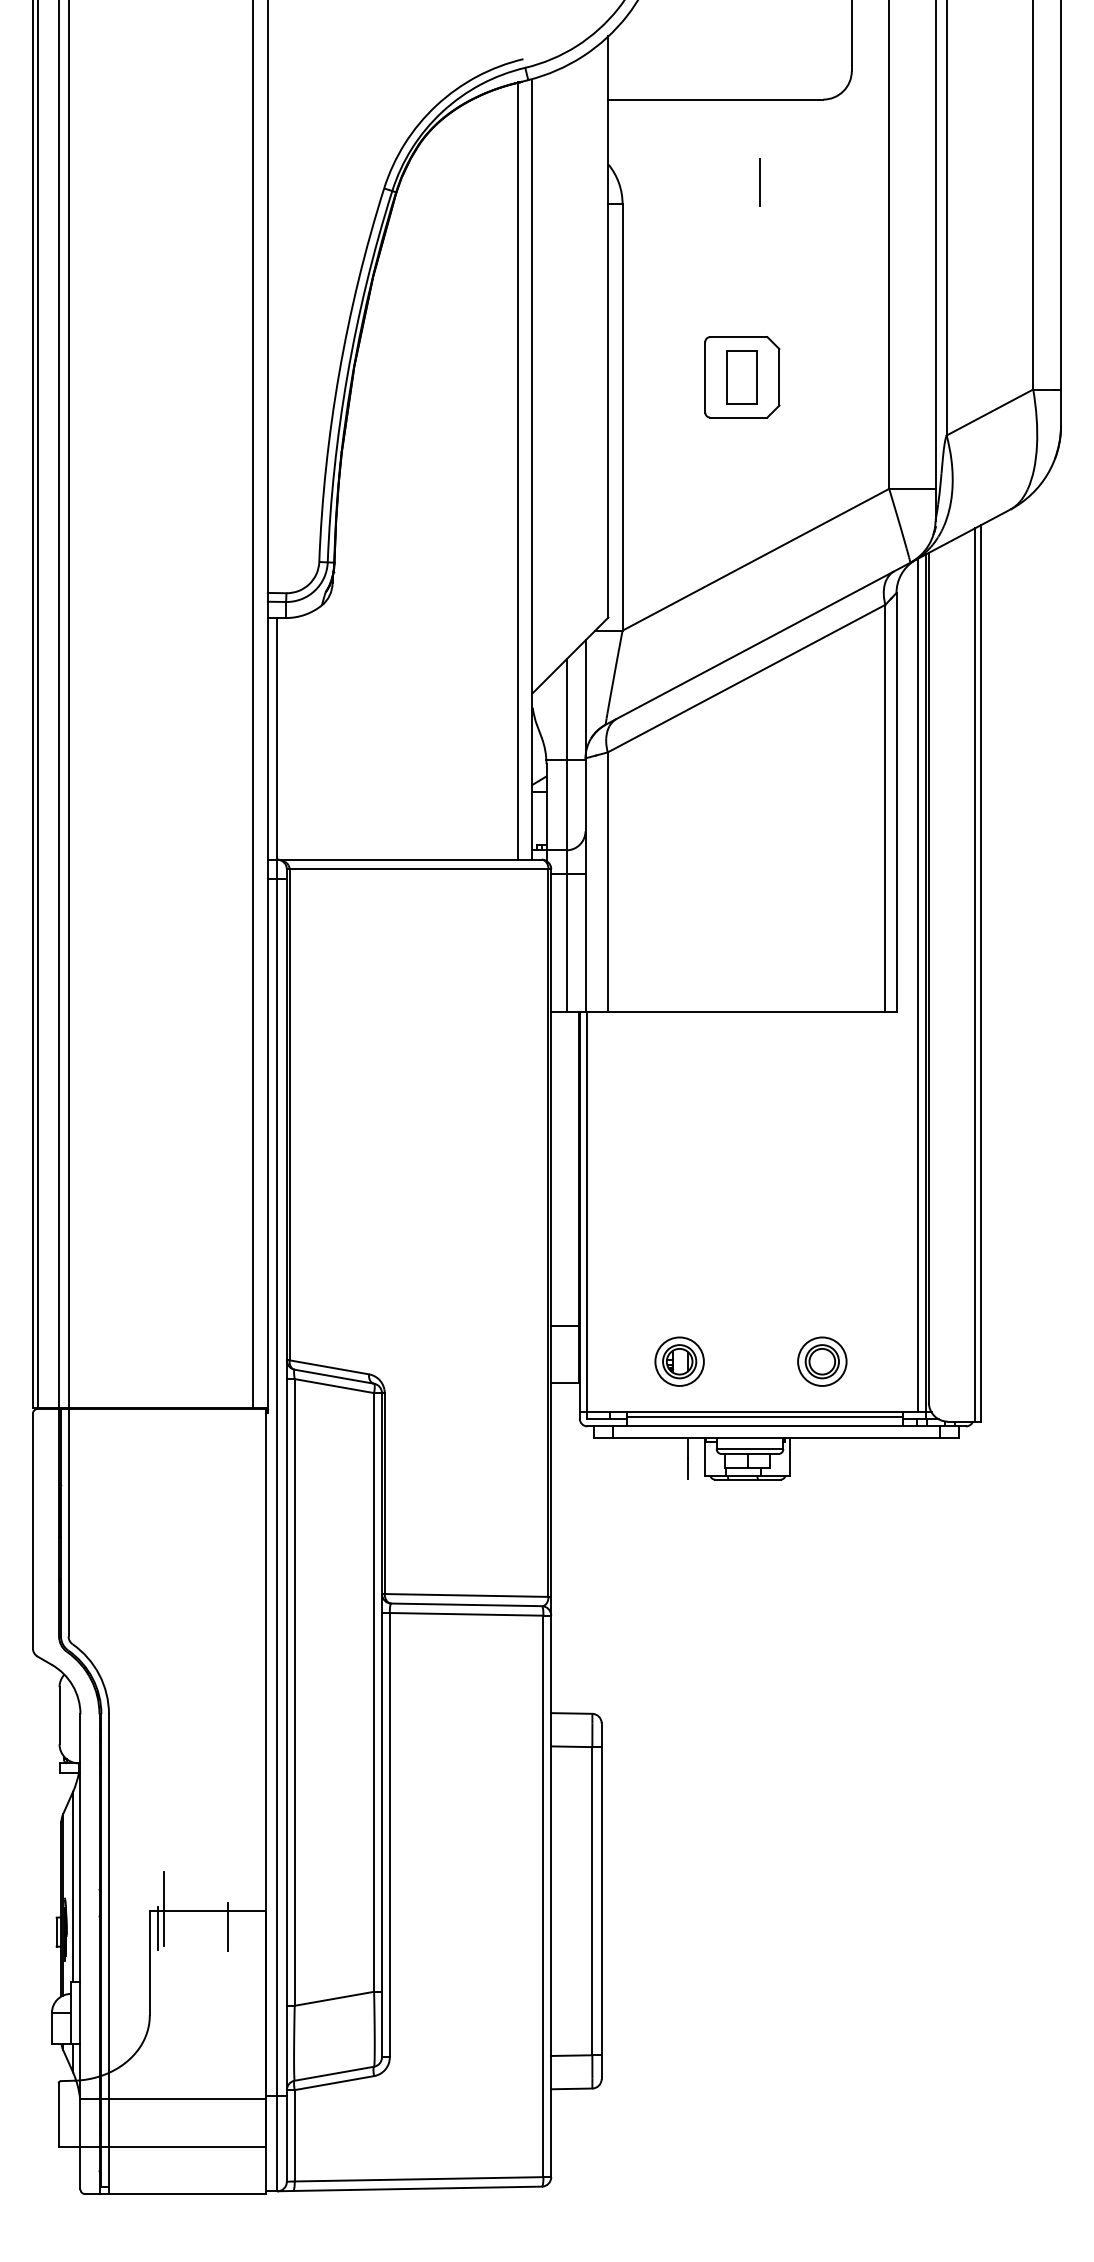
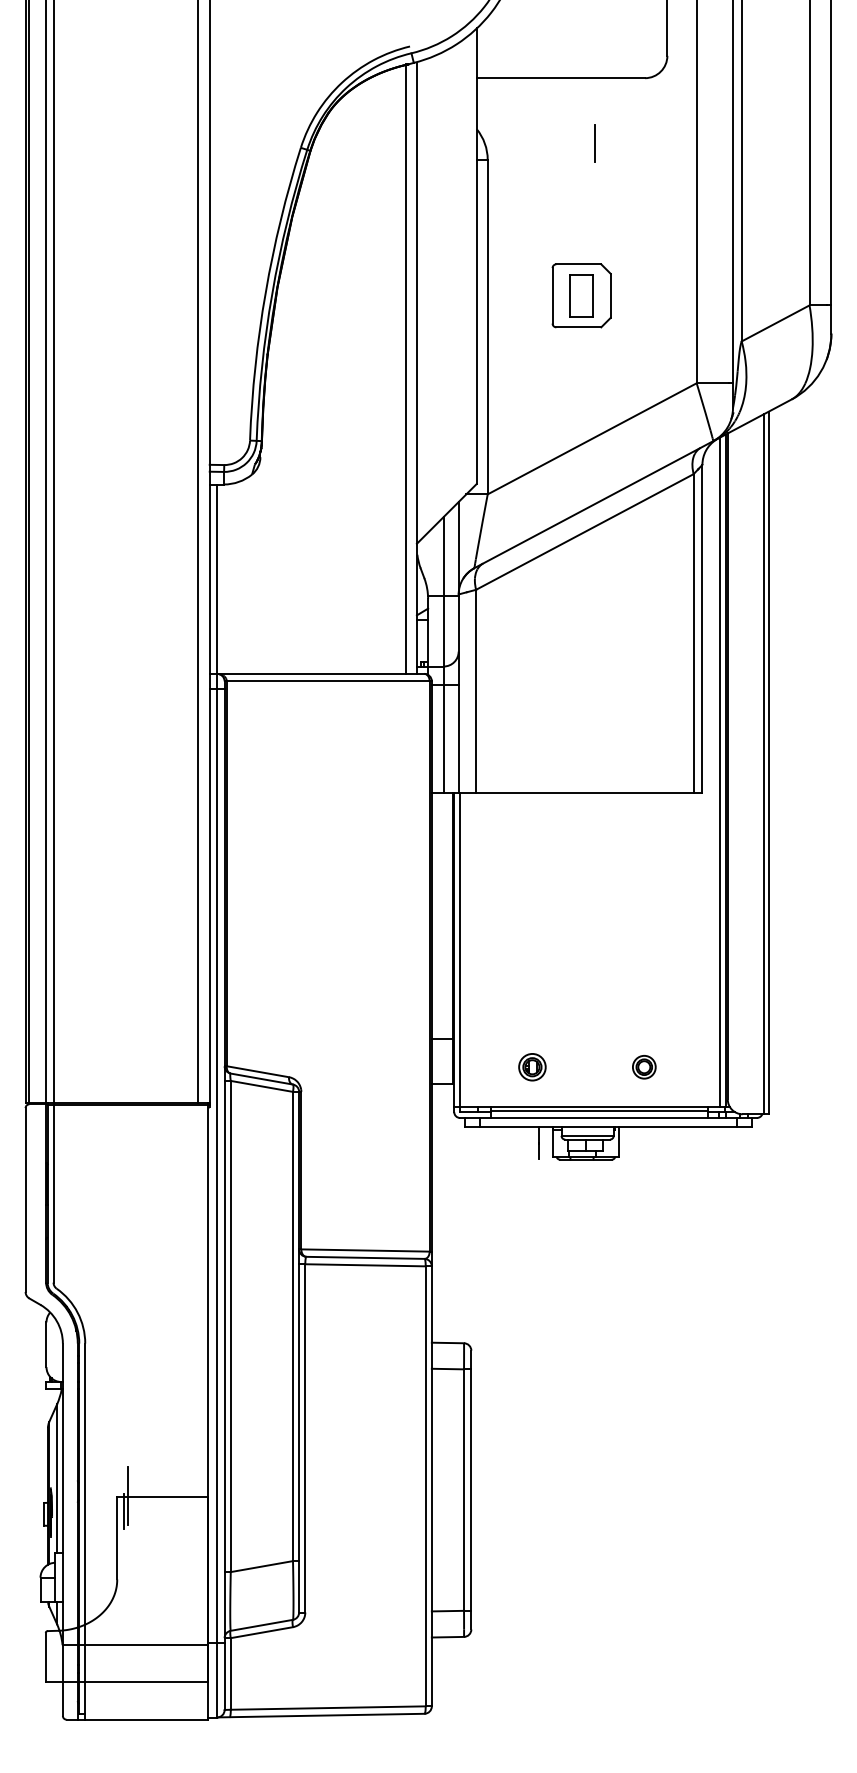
part: (679, 1361) -> (532, 1067), size x0.7
part: (822, 1361) -> (644, 1067), size x0.6
line: (227, 1926) -> (178, 1509), removed

